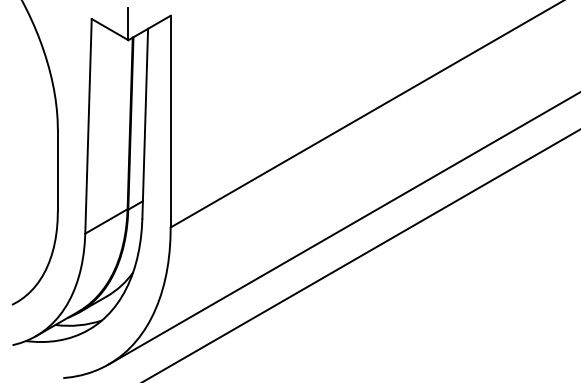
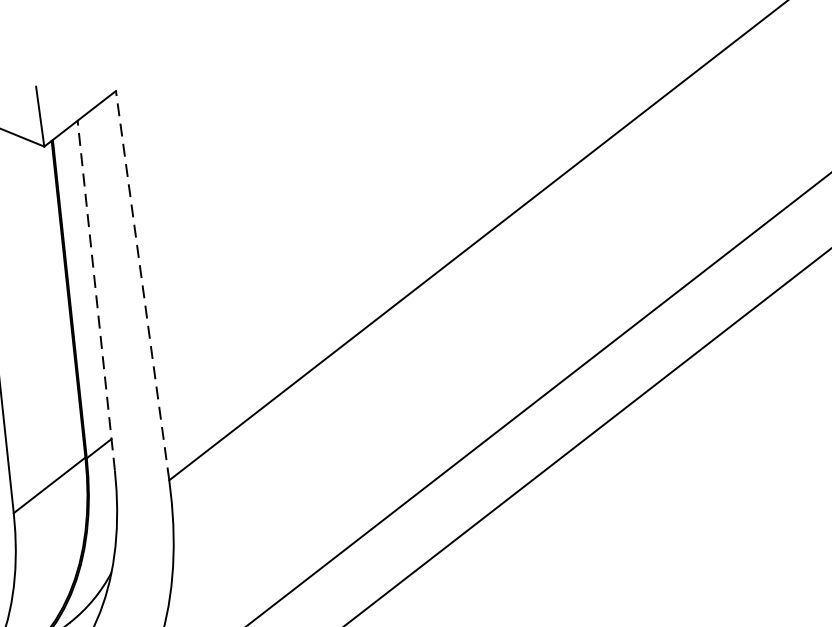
line: (170, 121) -> (142, 285), solid -> dashed
line: (145, 123) -> (96, 295), solid -> dashed

